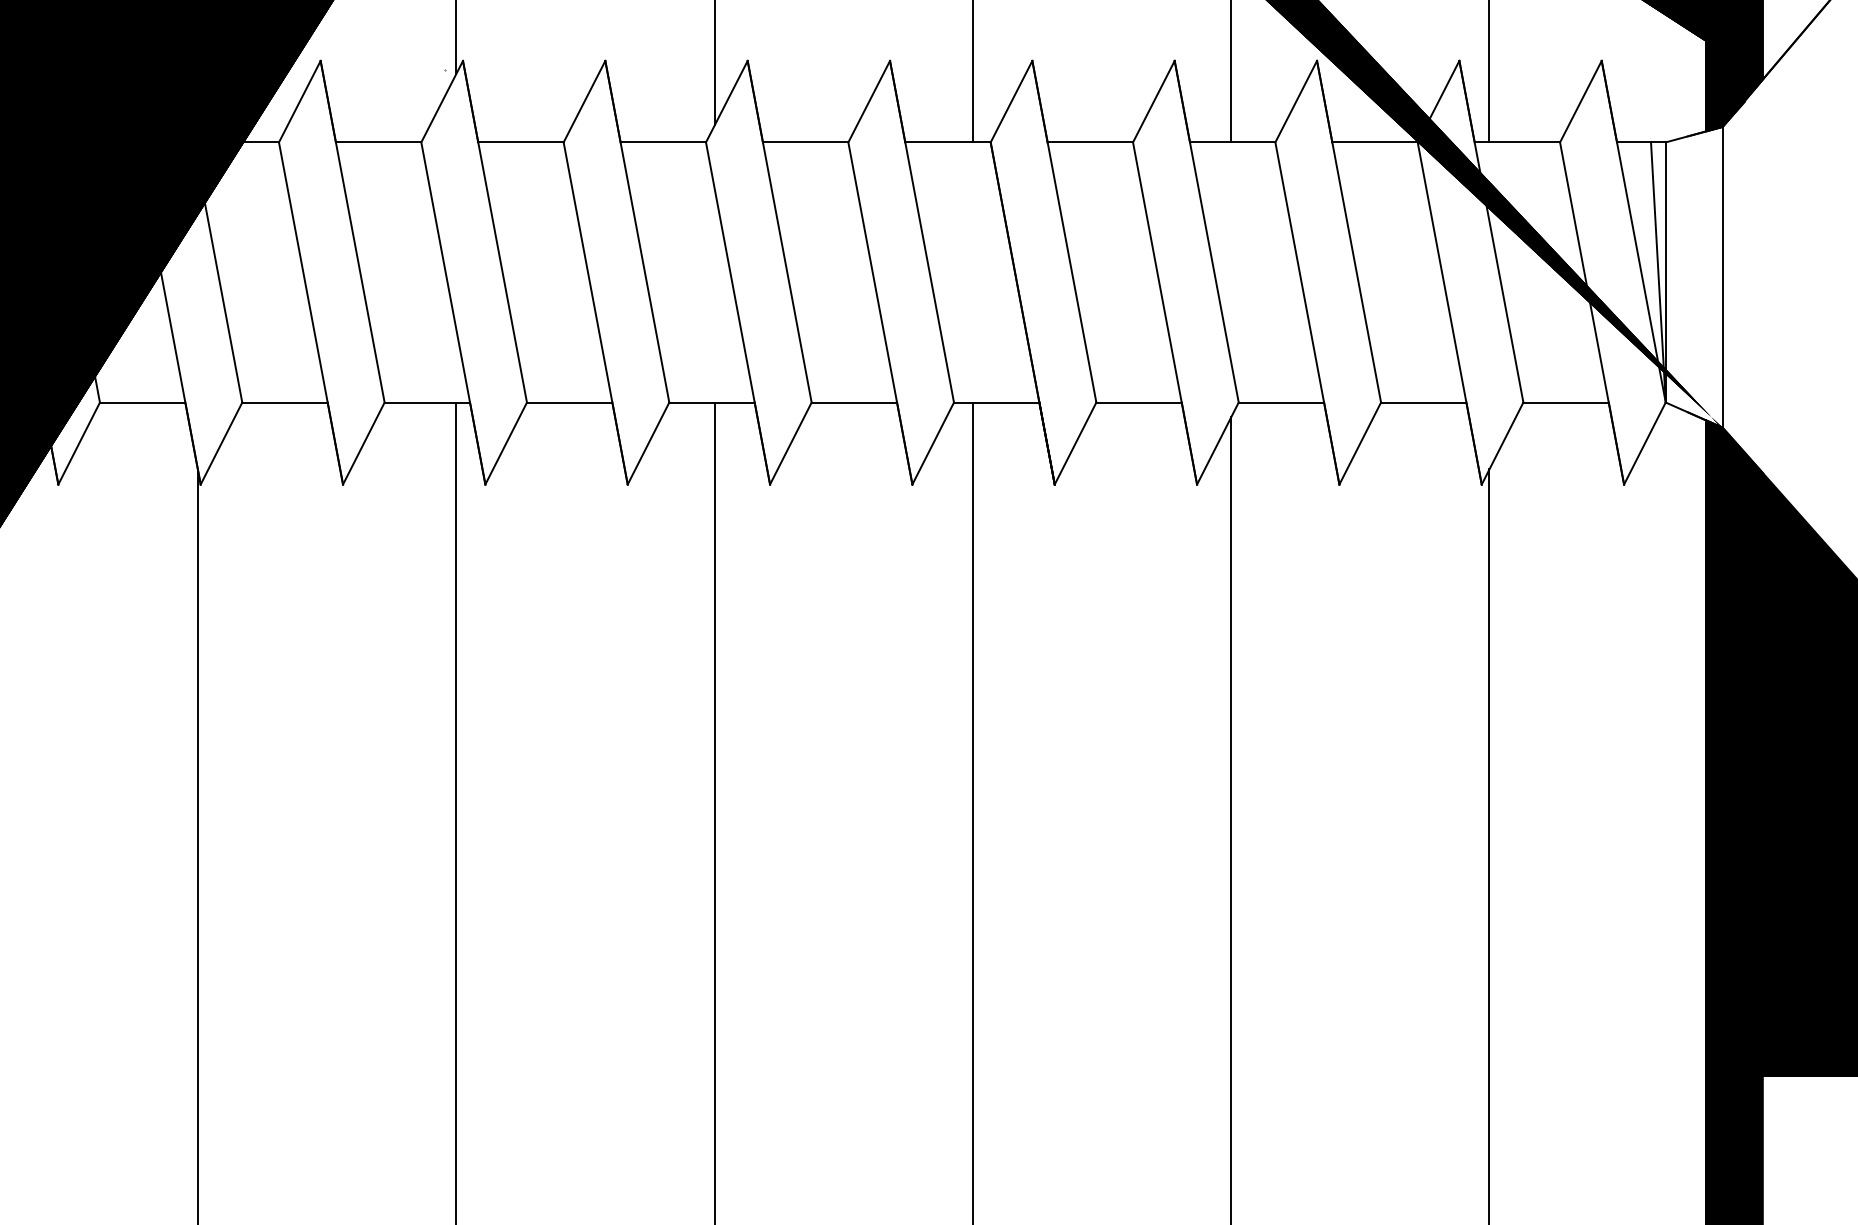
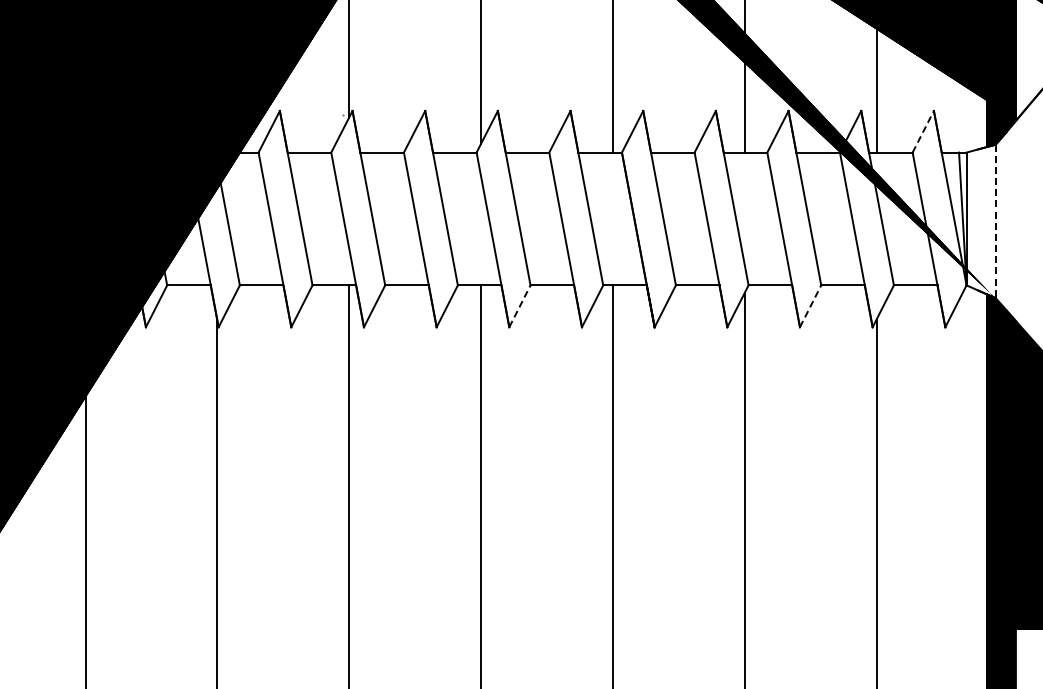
line: (1581, 101) -> (923, 131), solid -> dashed
line: (1722, 277) -> (995, 221), solid -> dashed
line: (791, 441) -> (520, 305), solid -> dashed
line: (1359, 441) -> (810, 305), solid -> dashed

